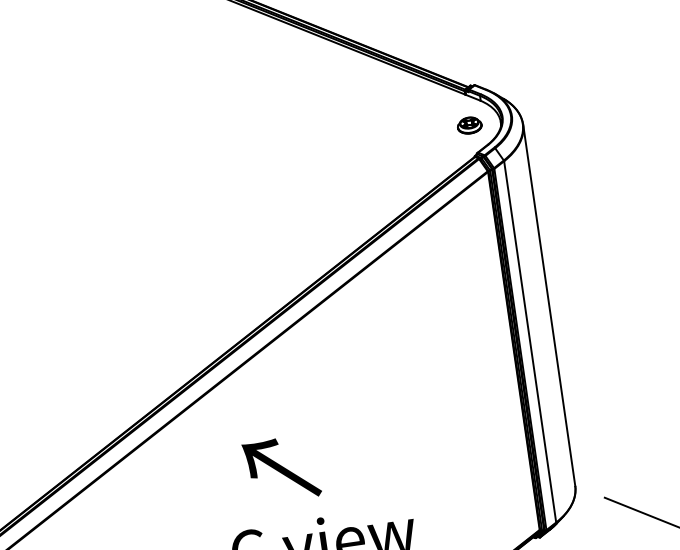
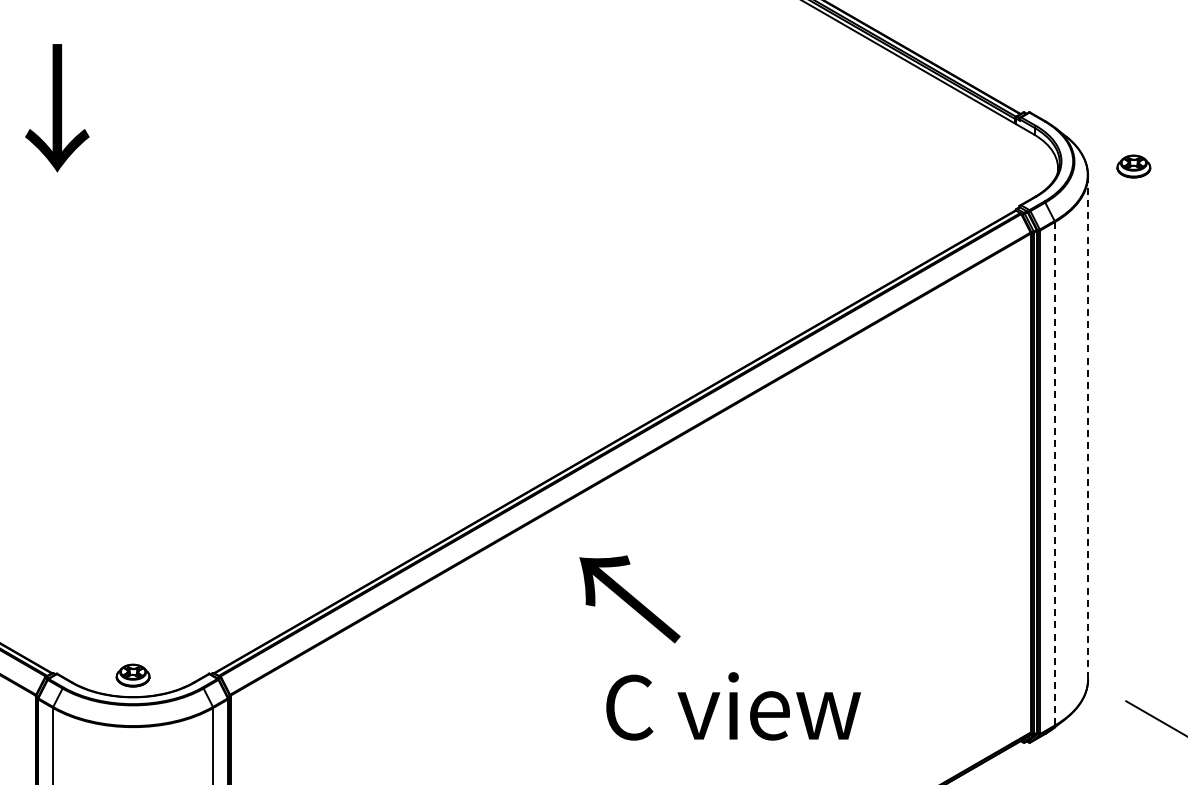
part: (469, 125) -> (1133, 166), moved
line: (549, 305) -> (1088, 427), solid -> dashed
line: (529, 341) -> (1054, 473), solid -> dashed
text: (281, 469) -> (629, 599), moved

